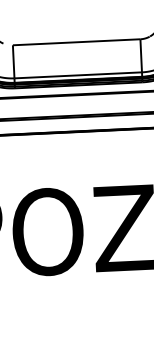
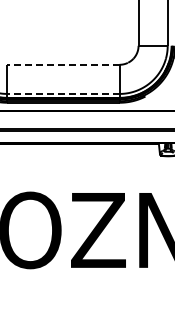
line: (75, 42) -> (62, 64), solid -> dashed
line: (77, 74) -> (62, 93), solid -> dashed

